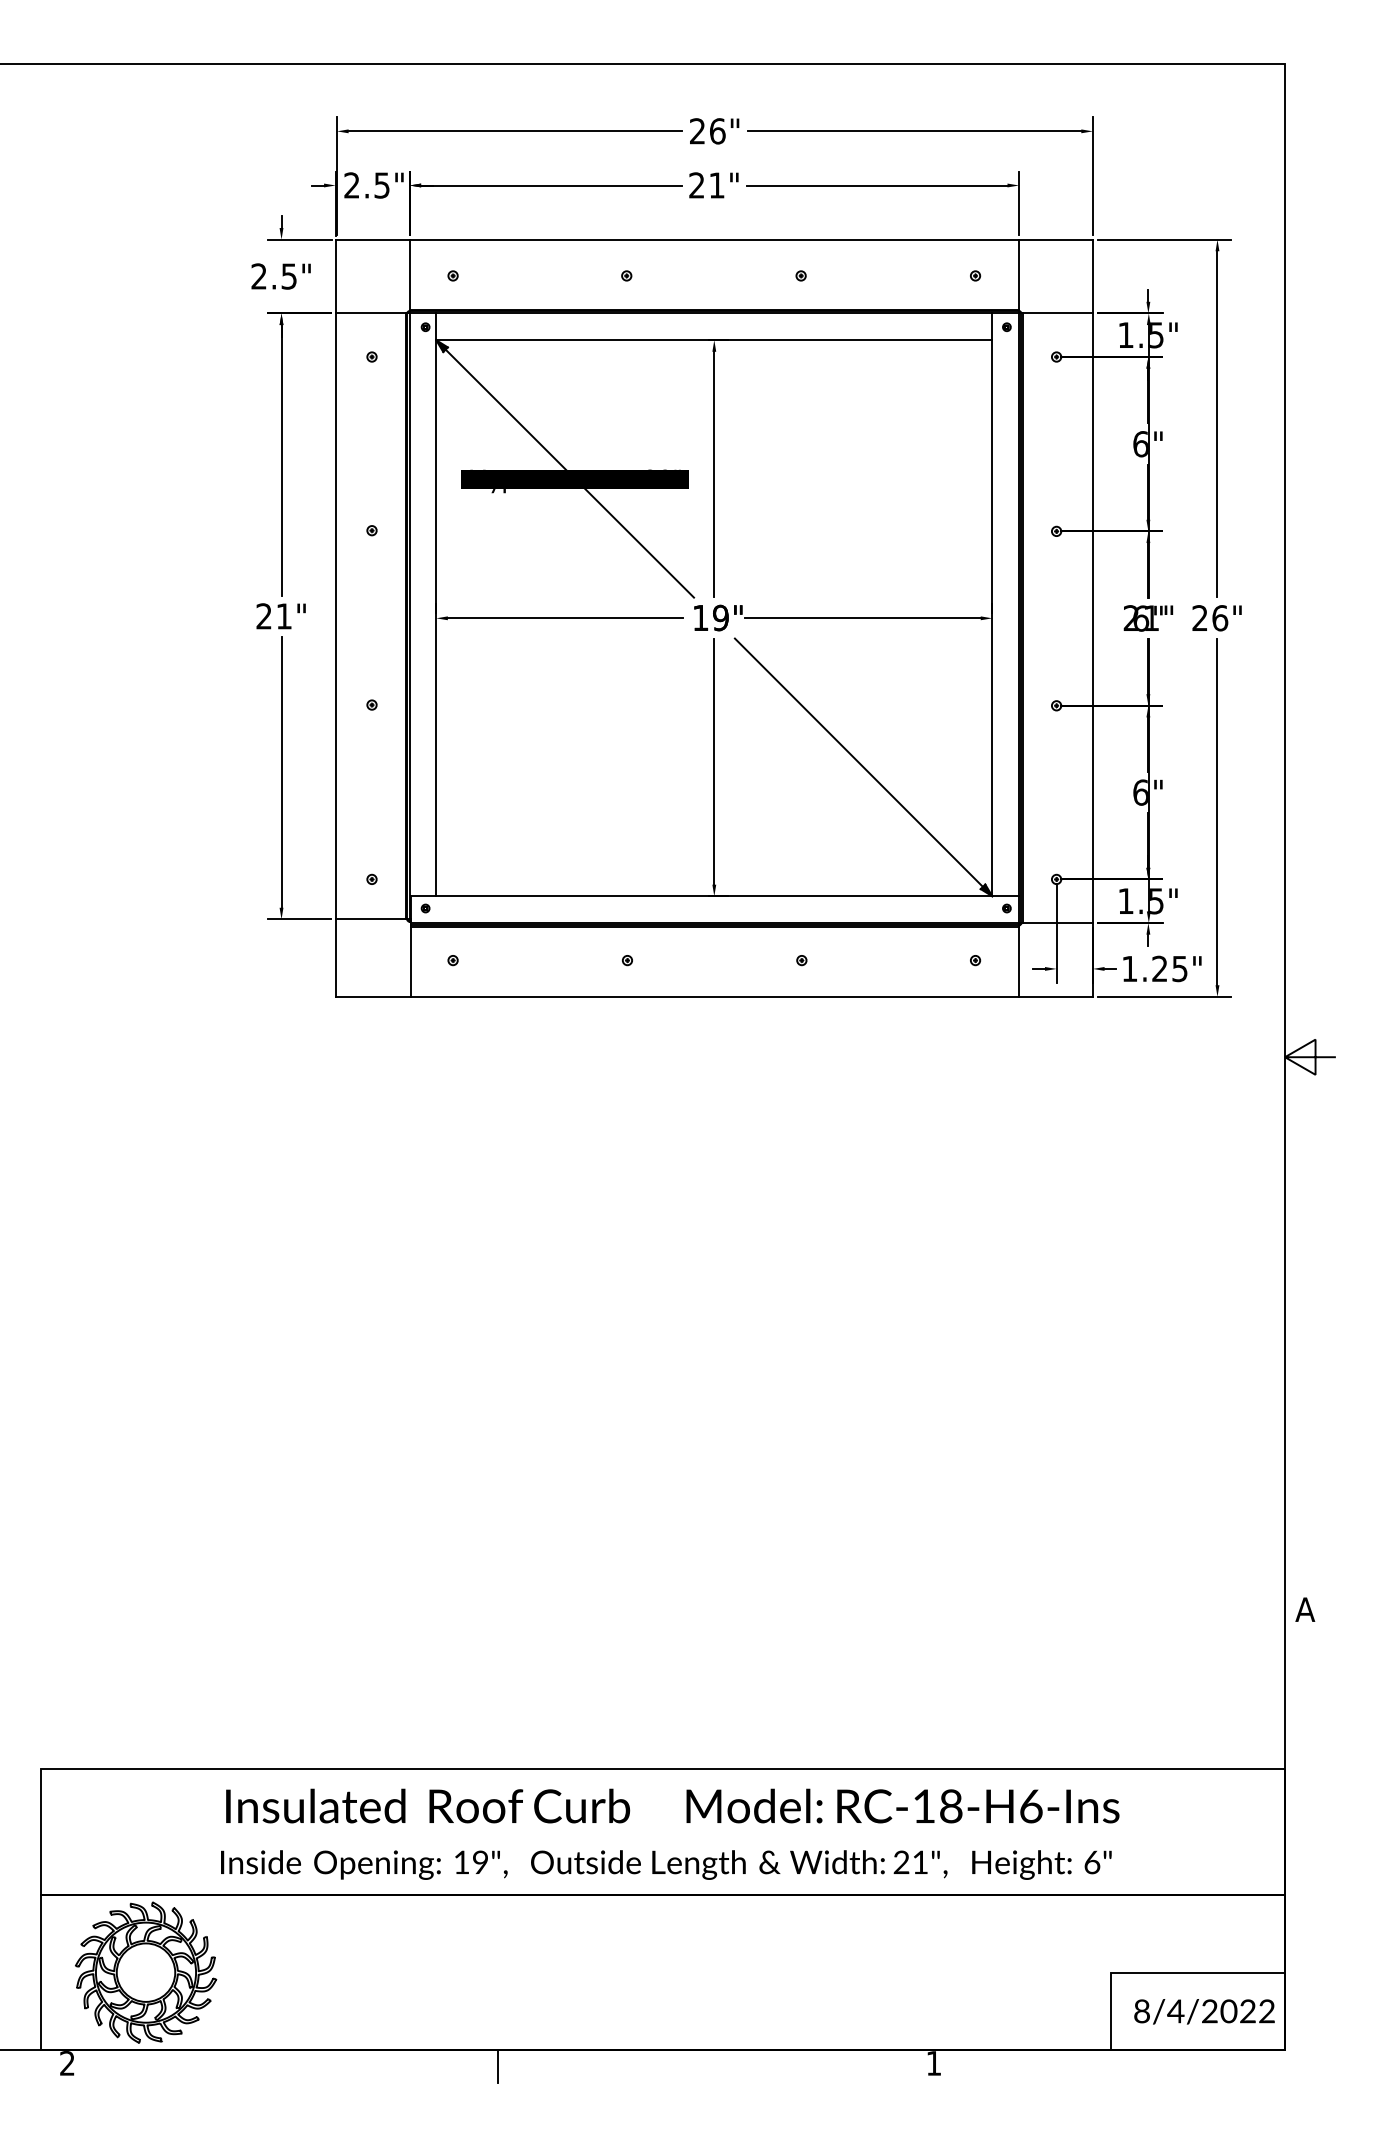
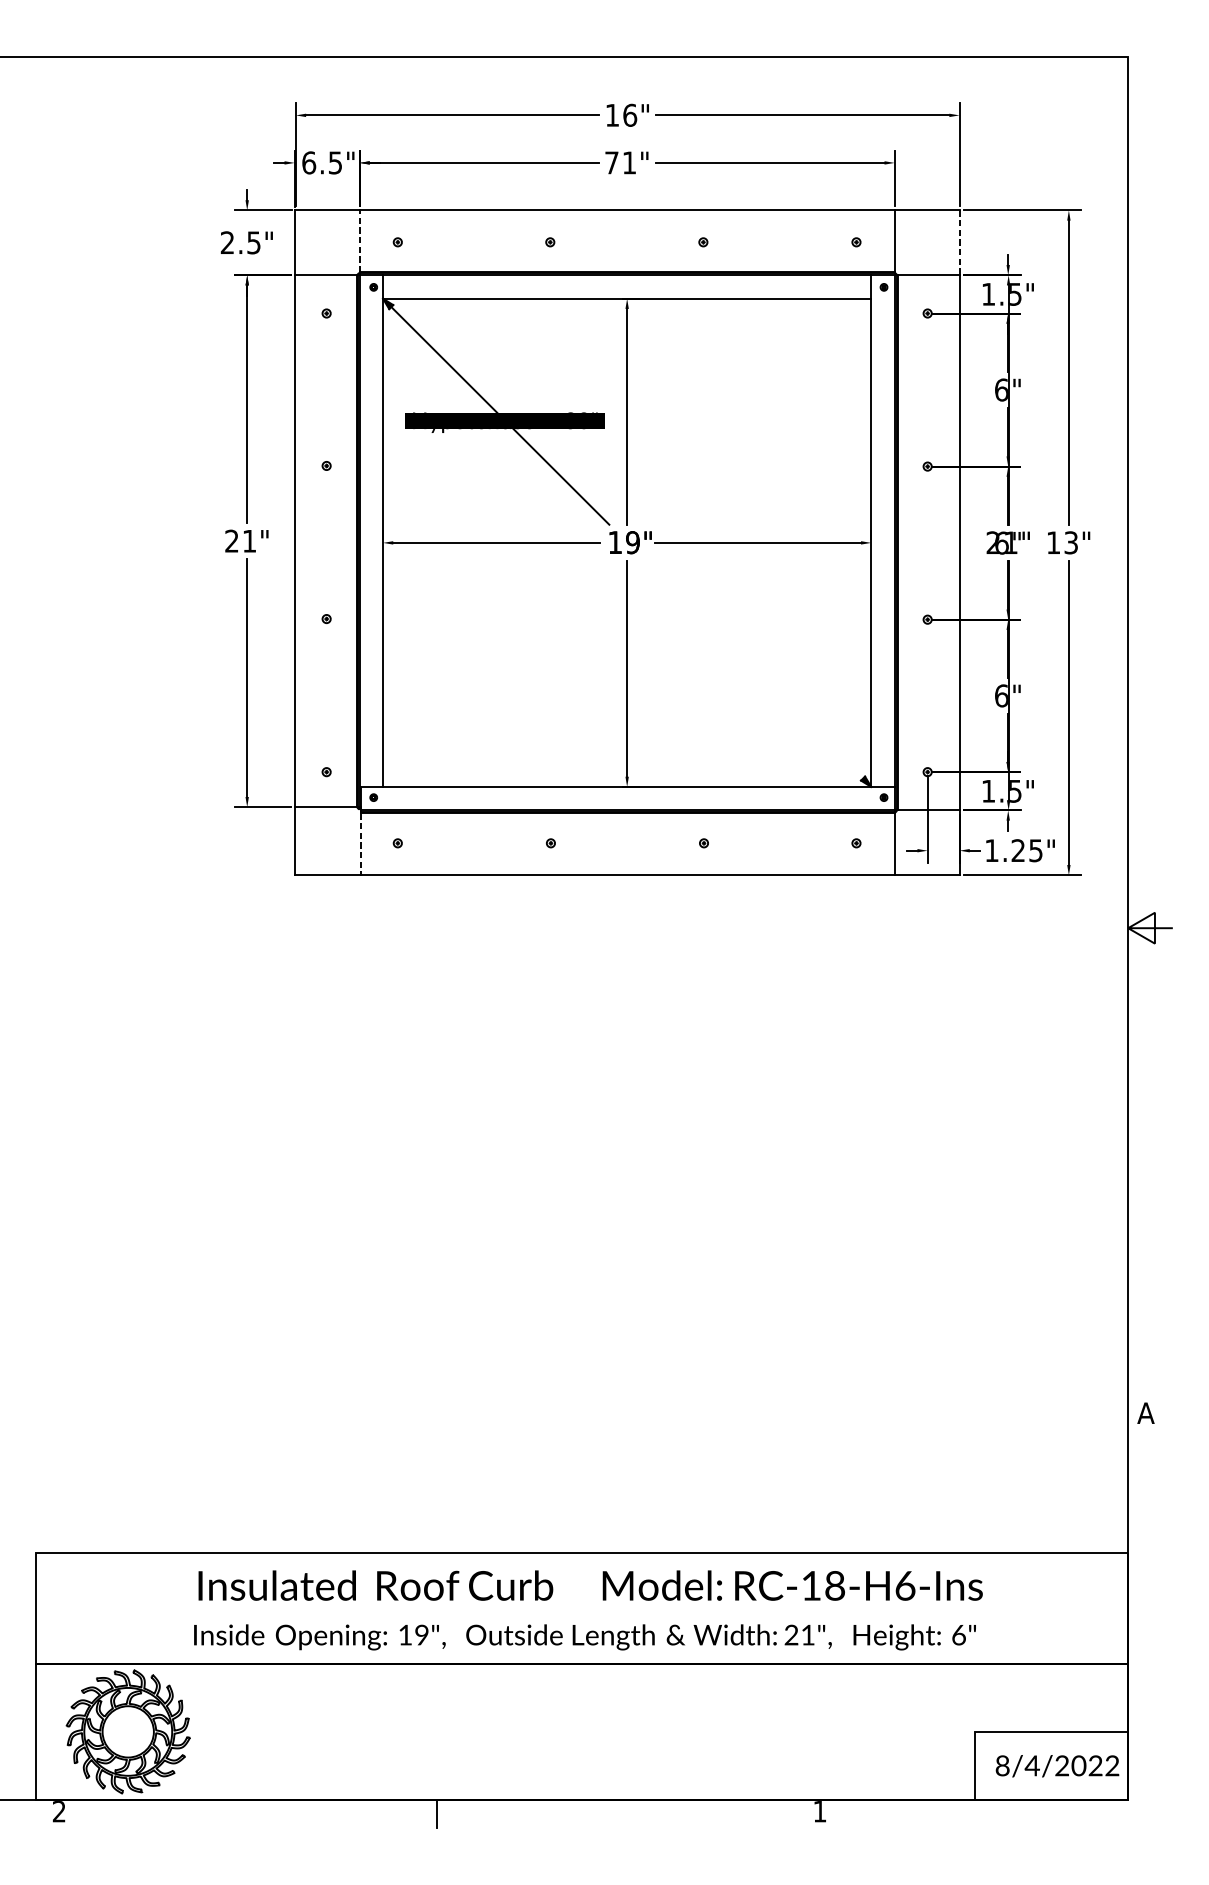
text: (697, 131) -> (612, 115), 26" -> 16"
text: (352, 185) -> (309, 162), 2.5" -> 6.5"
text: (696, 185) -> (611, 162), 21" -> 71"
line: (409, 274) -> (359, 241), solid -> dashed
line: (1092, 276) -> (959, 242), solid -> dashed
text: (1210, 618) -> (1062, 543), 26" -> 13"
line: (858, 762) -> (753, 669), removed
line: (410, 962) -> (360, 845), solid -> dashed

